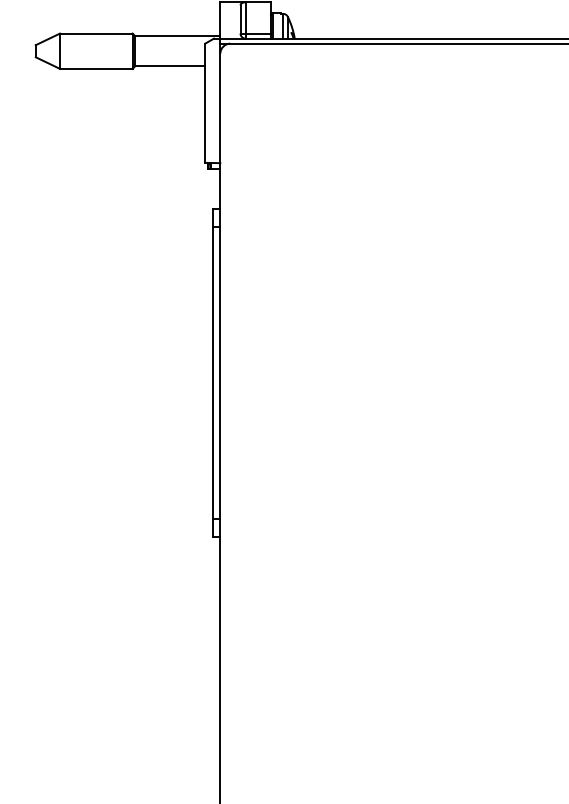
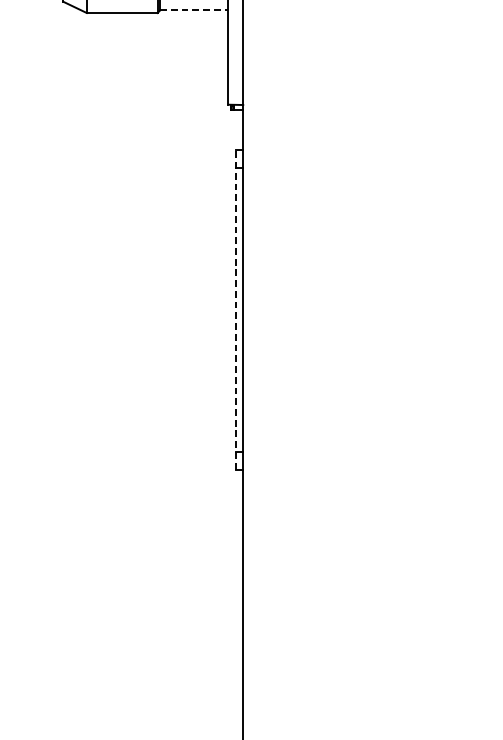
line: (170, 66) -> (194, 10), solid -> dashed
line: (212, 372) -> (235, 309), solid -> dashed

